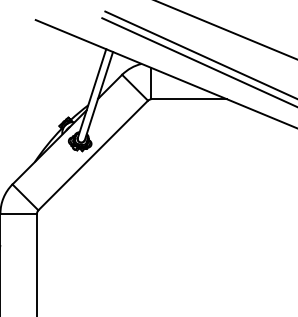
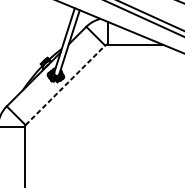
line: (93, 155) -> (65, 85), solid -> dashed

